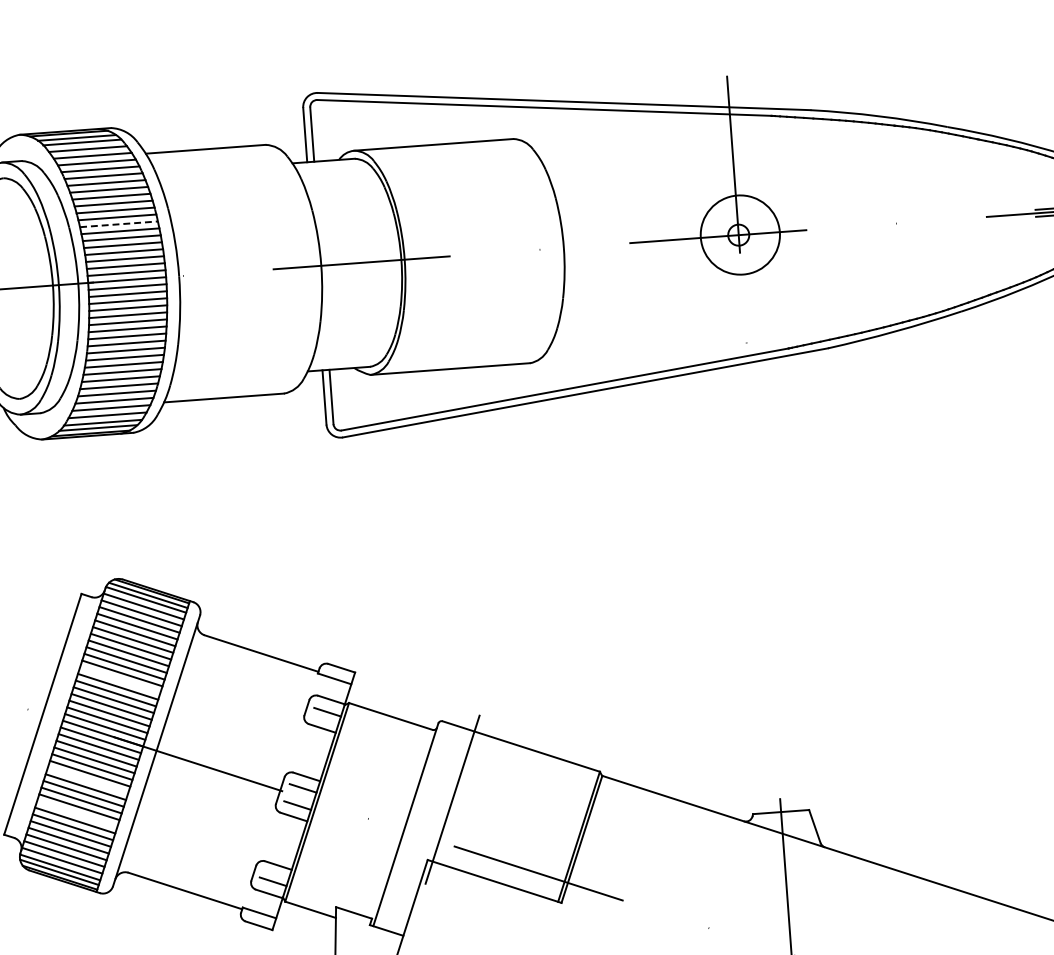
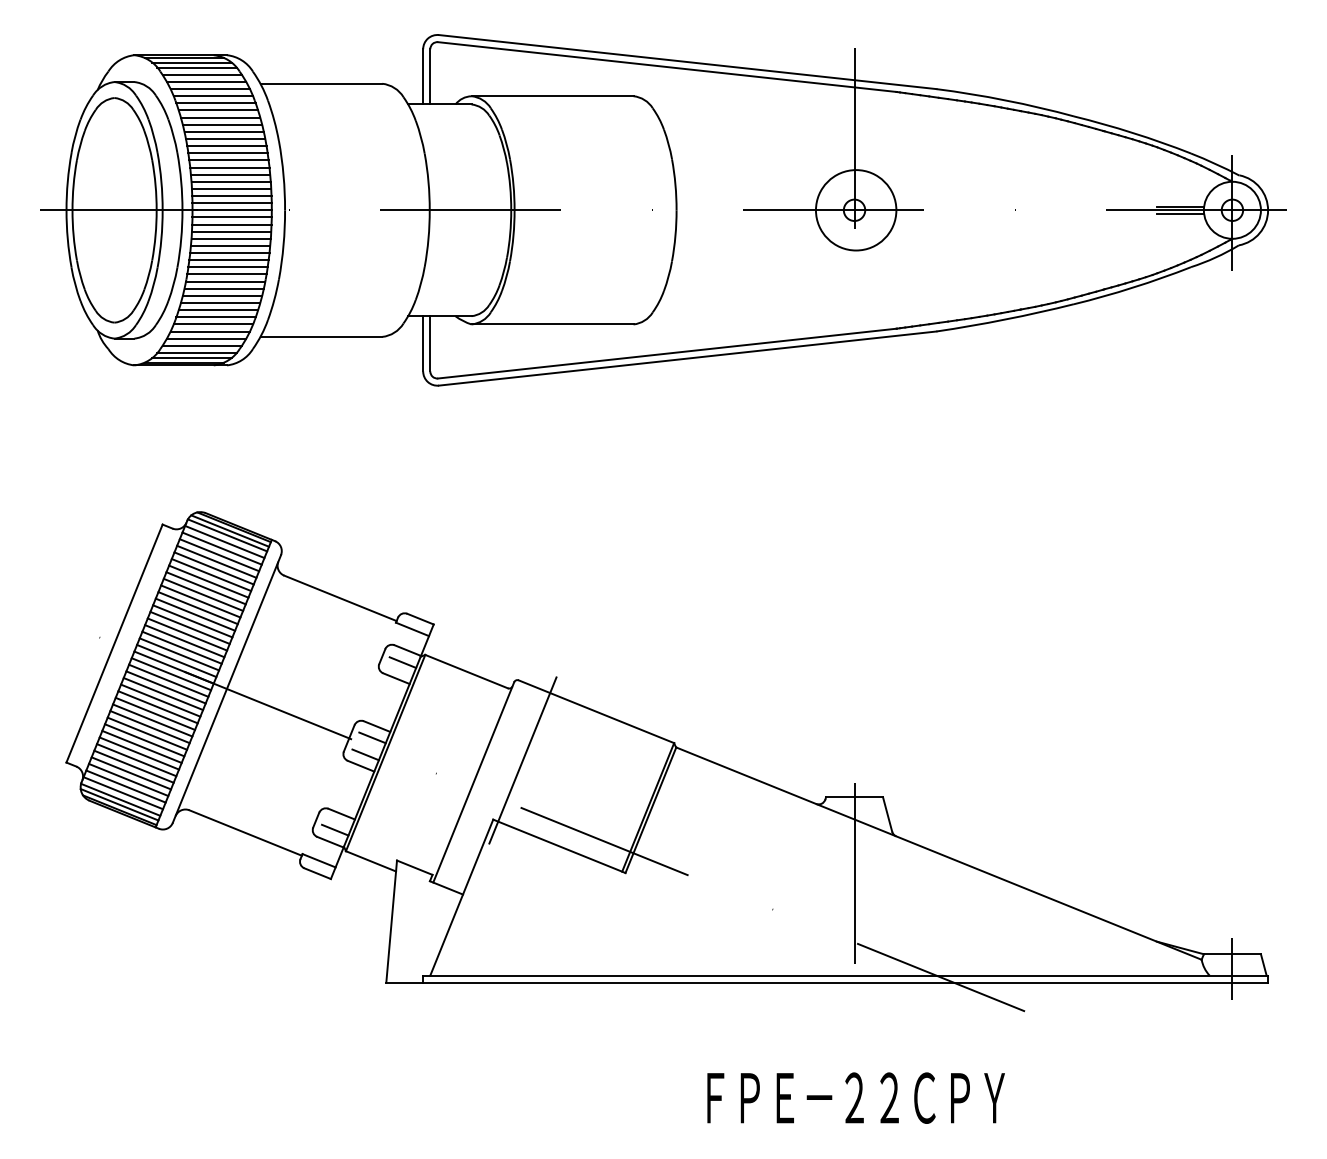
line: (119, 224) -> (228, 153), dashed -> solid
line: (120, 679) -> (195, 614), added
line: (88, 780) -> (155, 713), added
line: (76, 813) -> (141, 746), added

